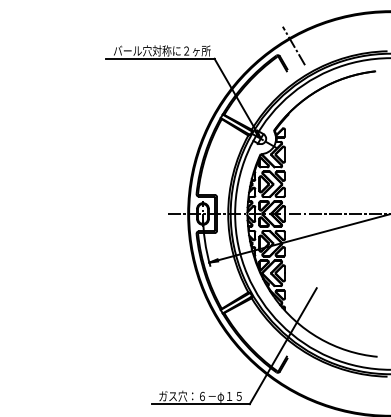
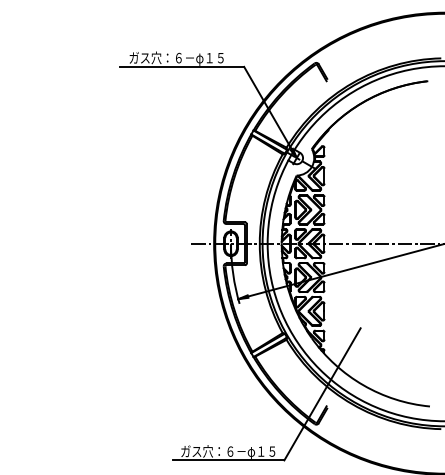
line: (293, 45) -> (334, 51), removed
text: (162, 51) -> (184, 58), バール穴対称に２ヶ所 -> ガス穴：６－φ１５

